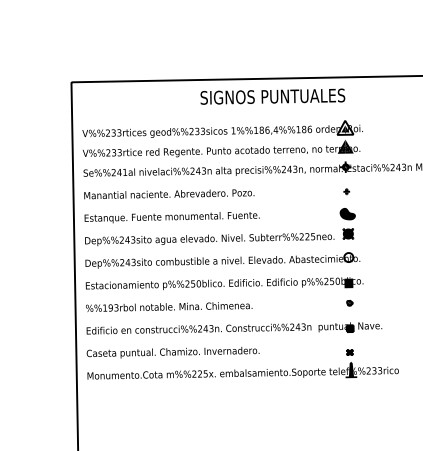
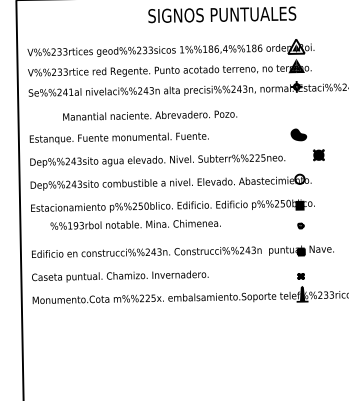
part: (346, 191) -> (297, 111), removed
text: (169, 194) -> (150, 115), moved
part: (348, 233) -> (319, 154), moved
text: (169, 306) -> (136, 224), moved

